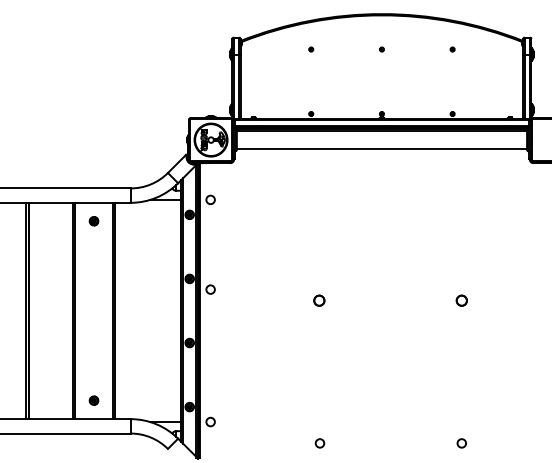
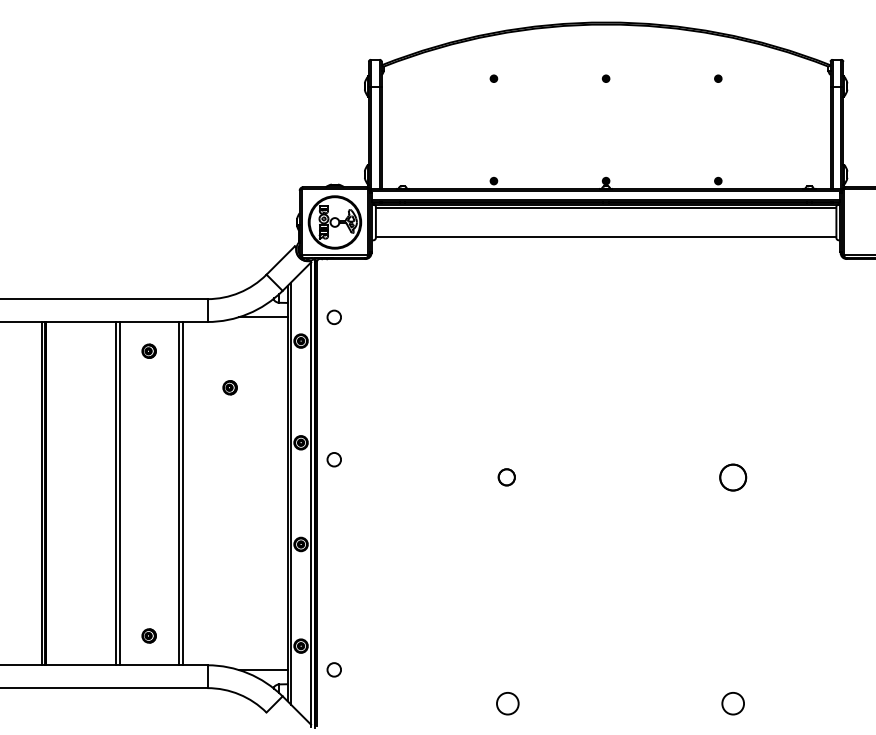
part: (144, 244) -> (229, 388), added
circle: (461, 300) -> (732, 476), size x1.6
circle: (319, 443) -> (507, 703), size x1.6
circle: (461, 443) -> (732, 703), size x1.6

